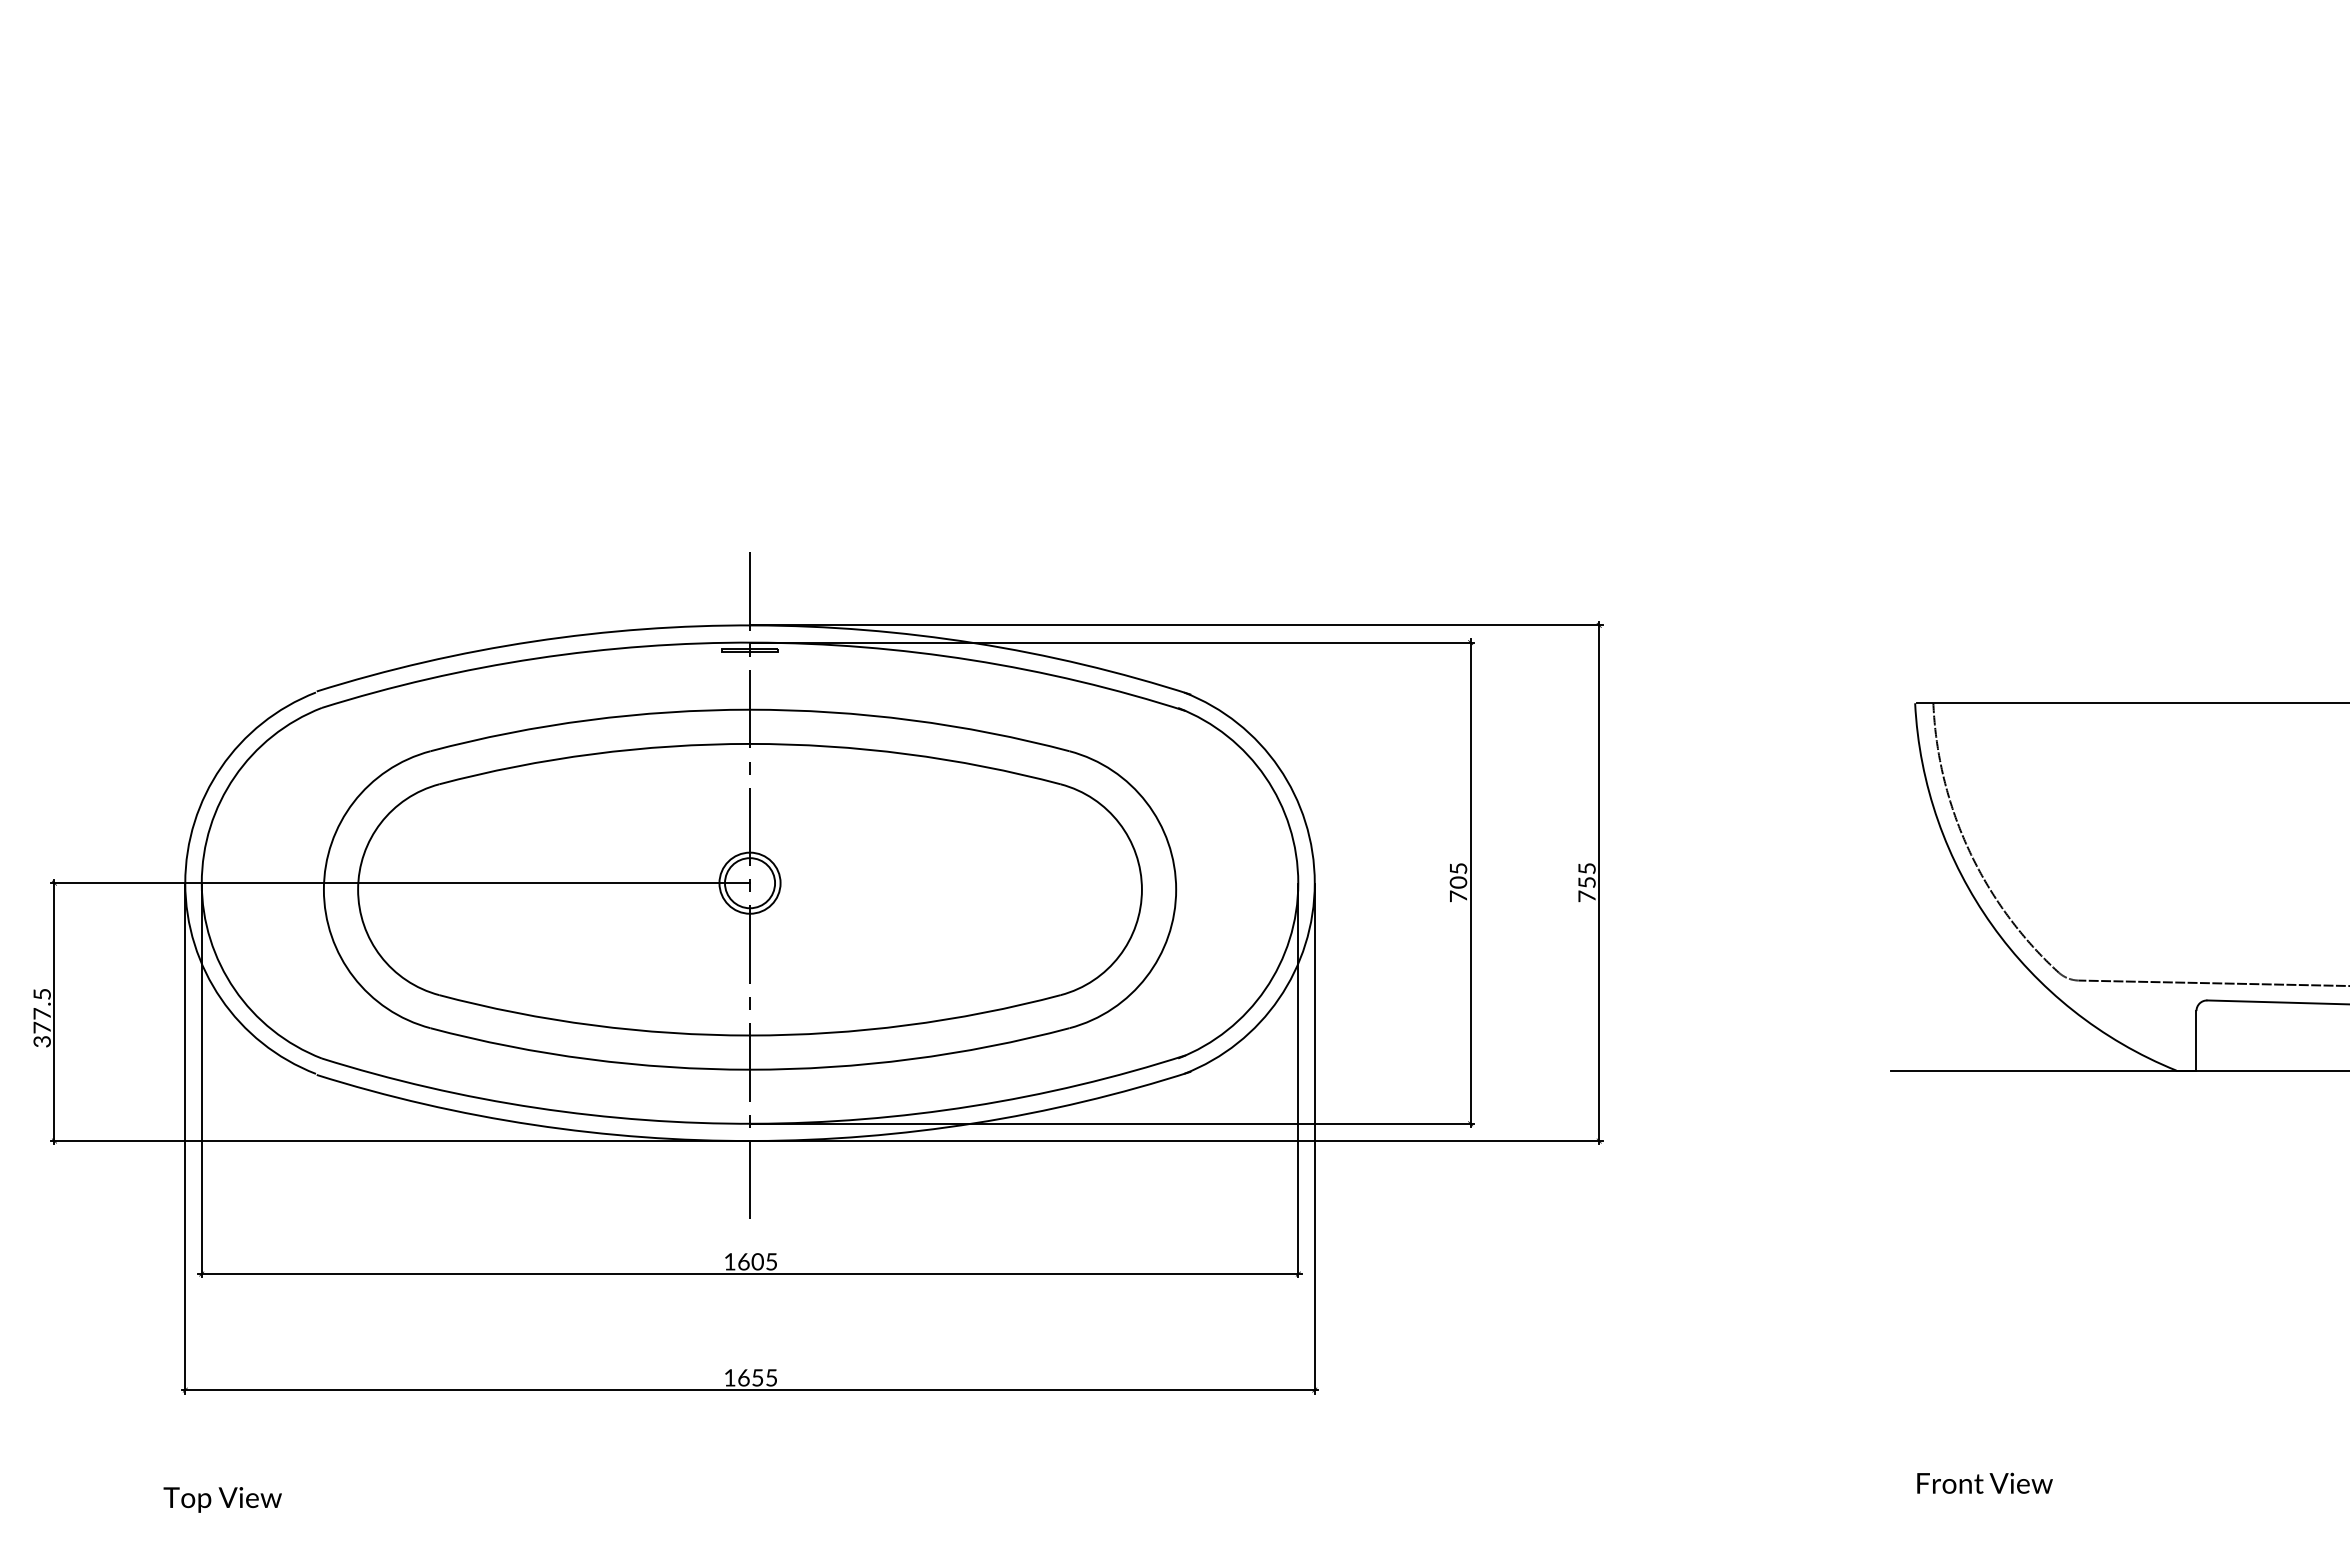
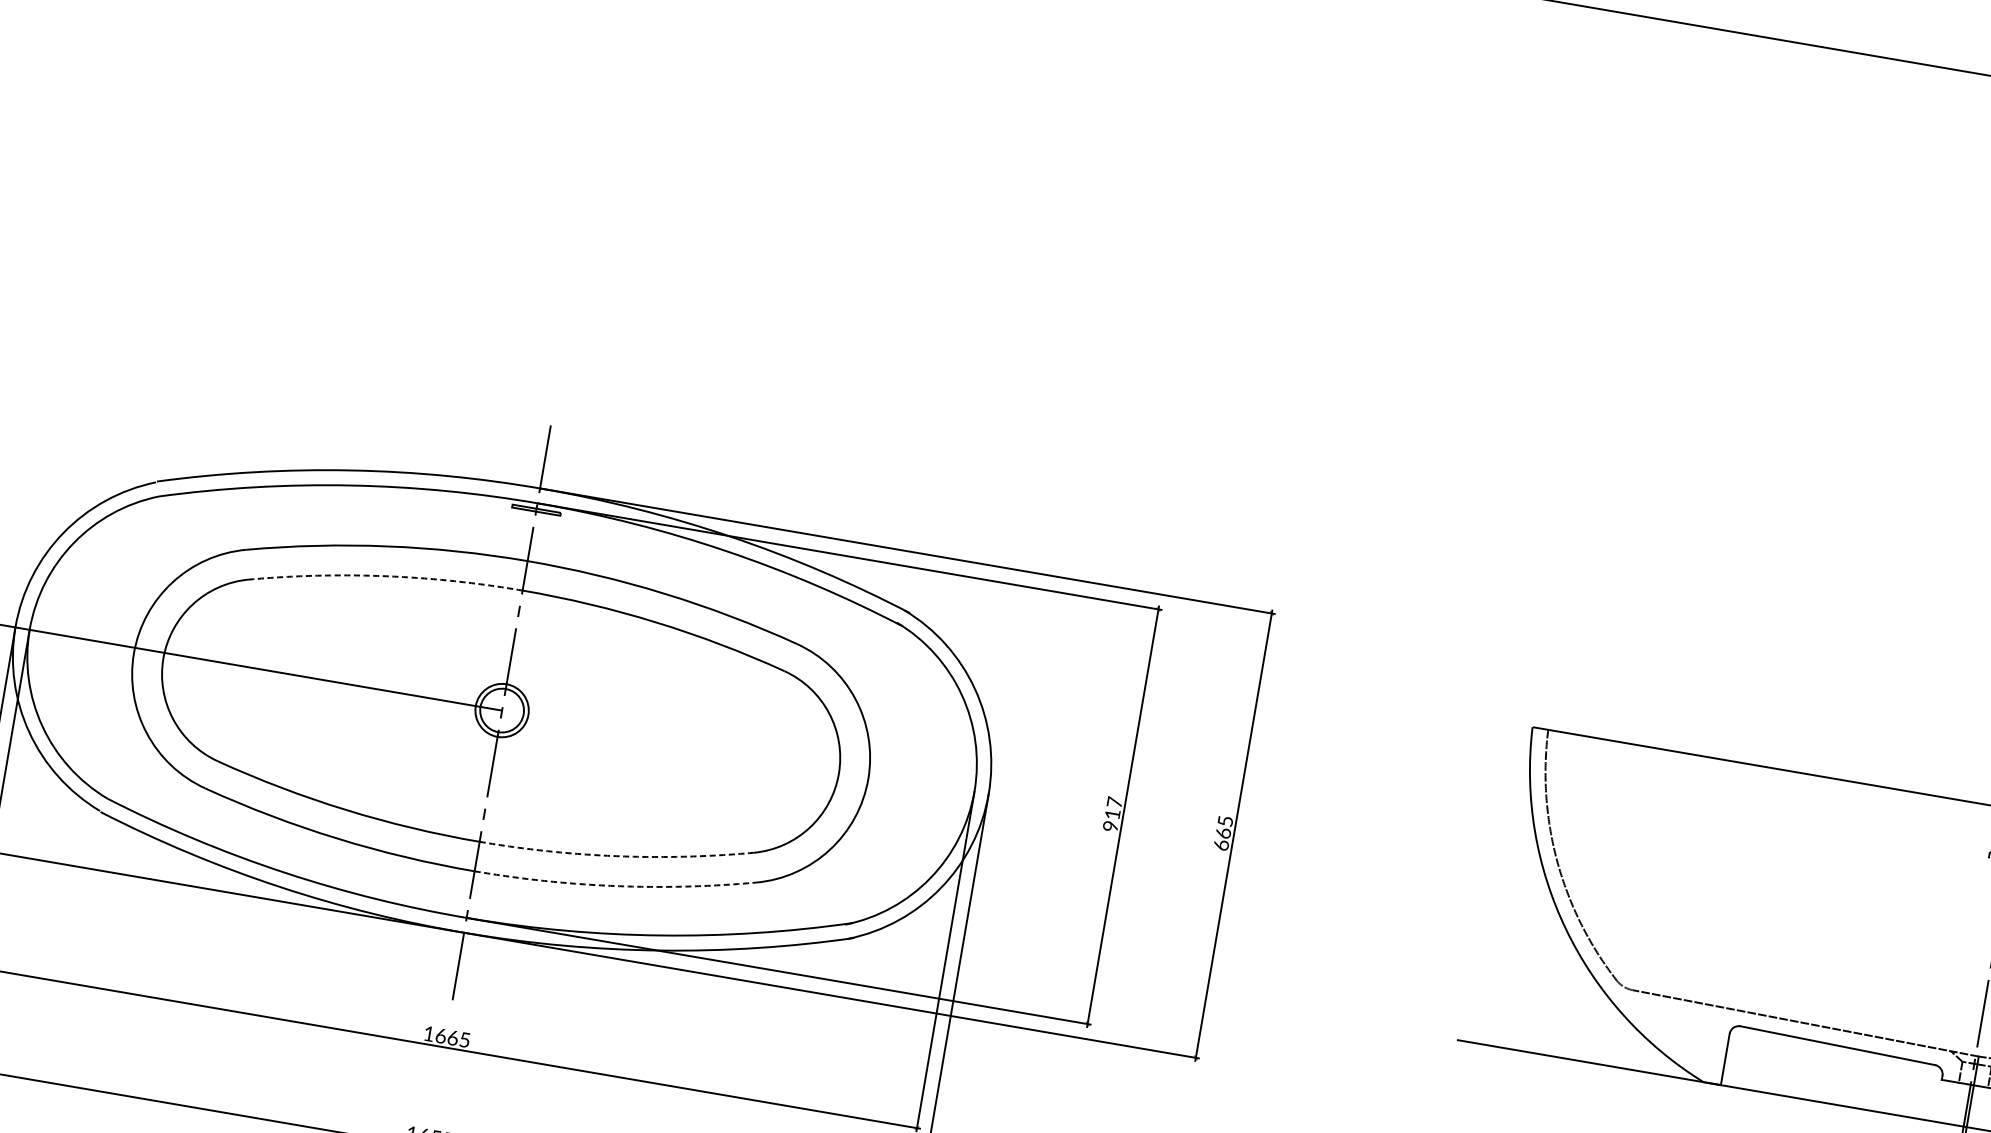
arc: (593, 754) -> (386, 576), solid -> dashed
text: (1458, 882) -> (1112, 814), 705 -> 917
text: (1586, 889) -> (1221, 839), 755 -> 665
arc: (906, 1025) -> (615, 856), solid -> dashed
arc: (911, 1059) -> (615, 886), solid -> dashed
text: (757, 1261) -> (452, 1037), 1605 -> 1665

